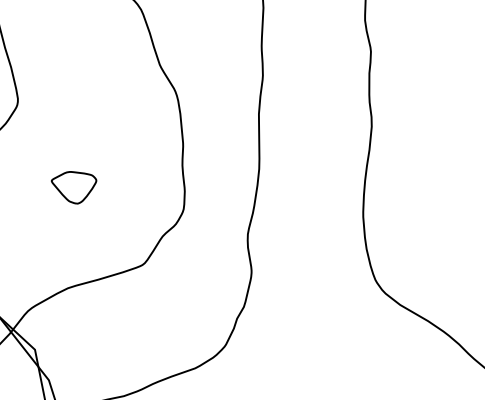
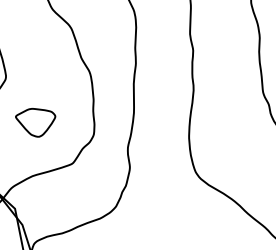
part: (73, 187) -> (35, 122), size x1.67

